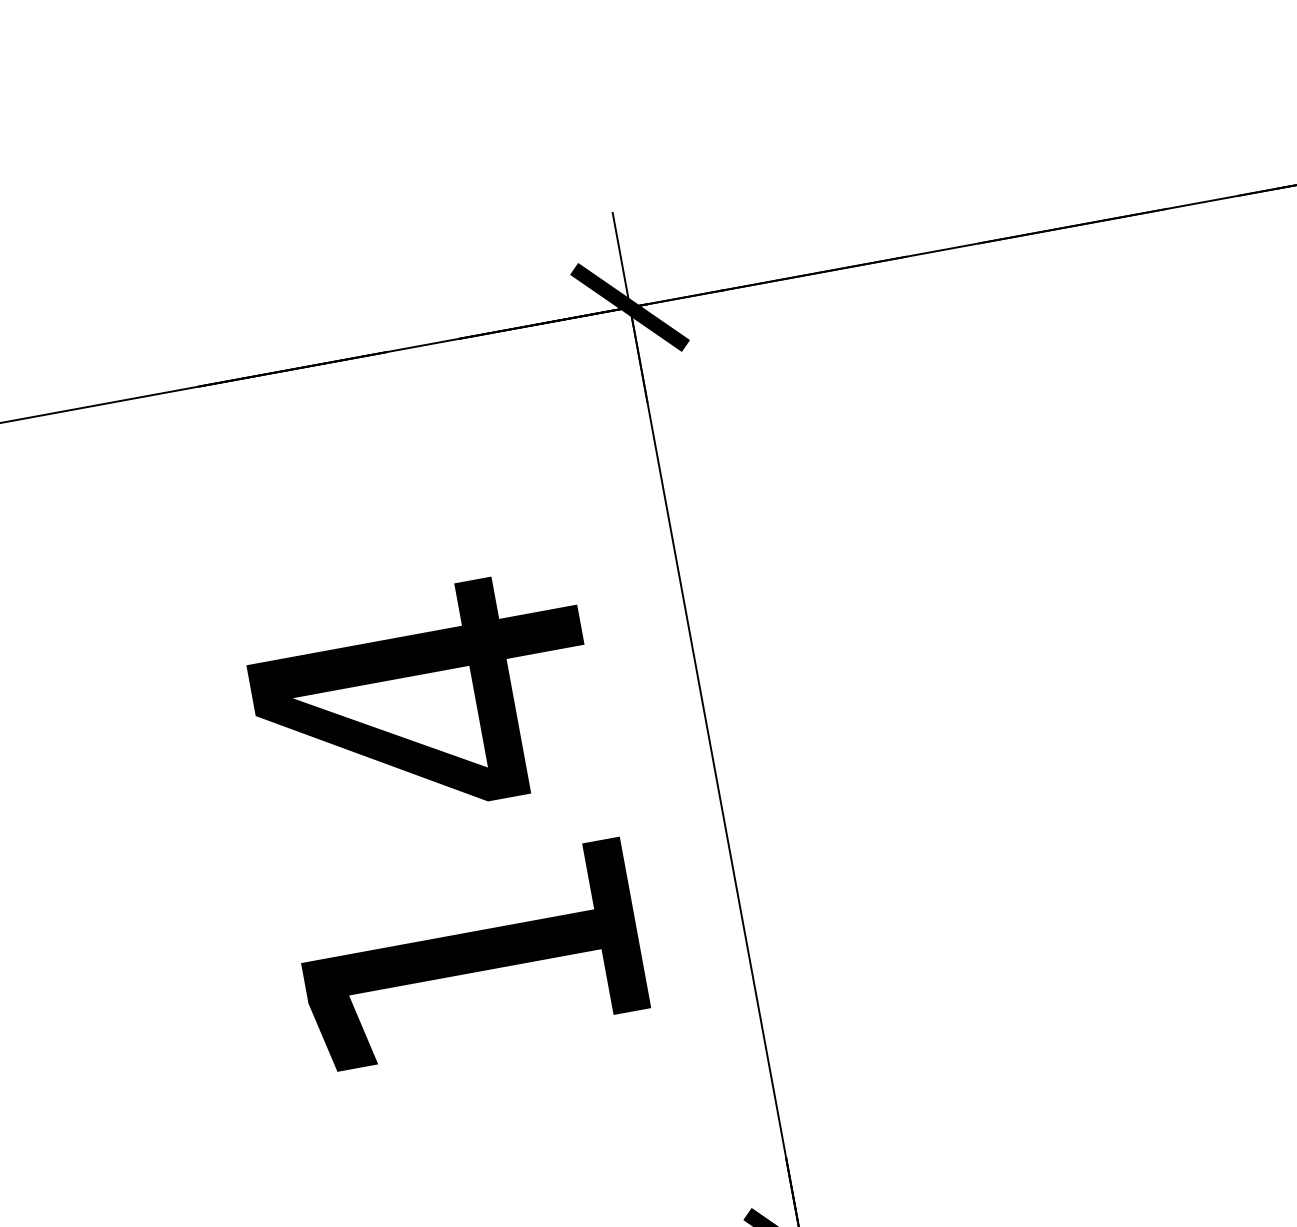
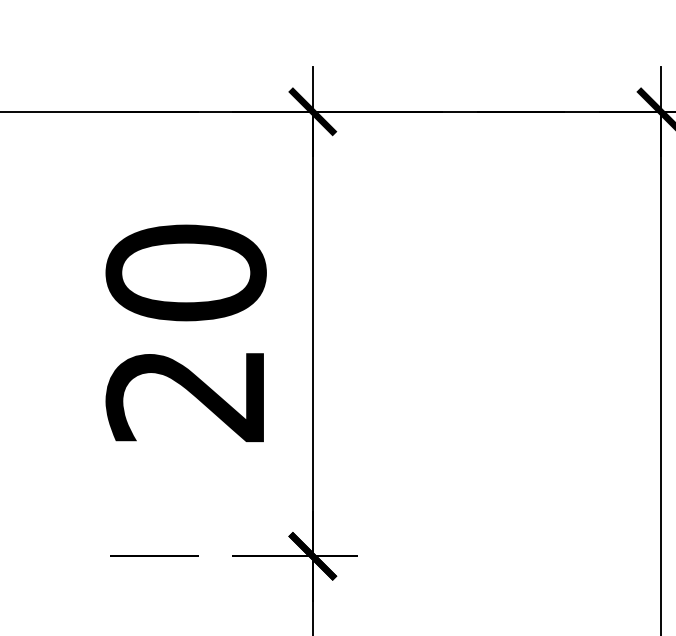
text: (445, 826) -> (185, 332), 14 -> 20

